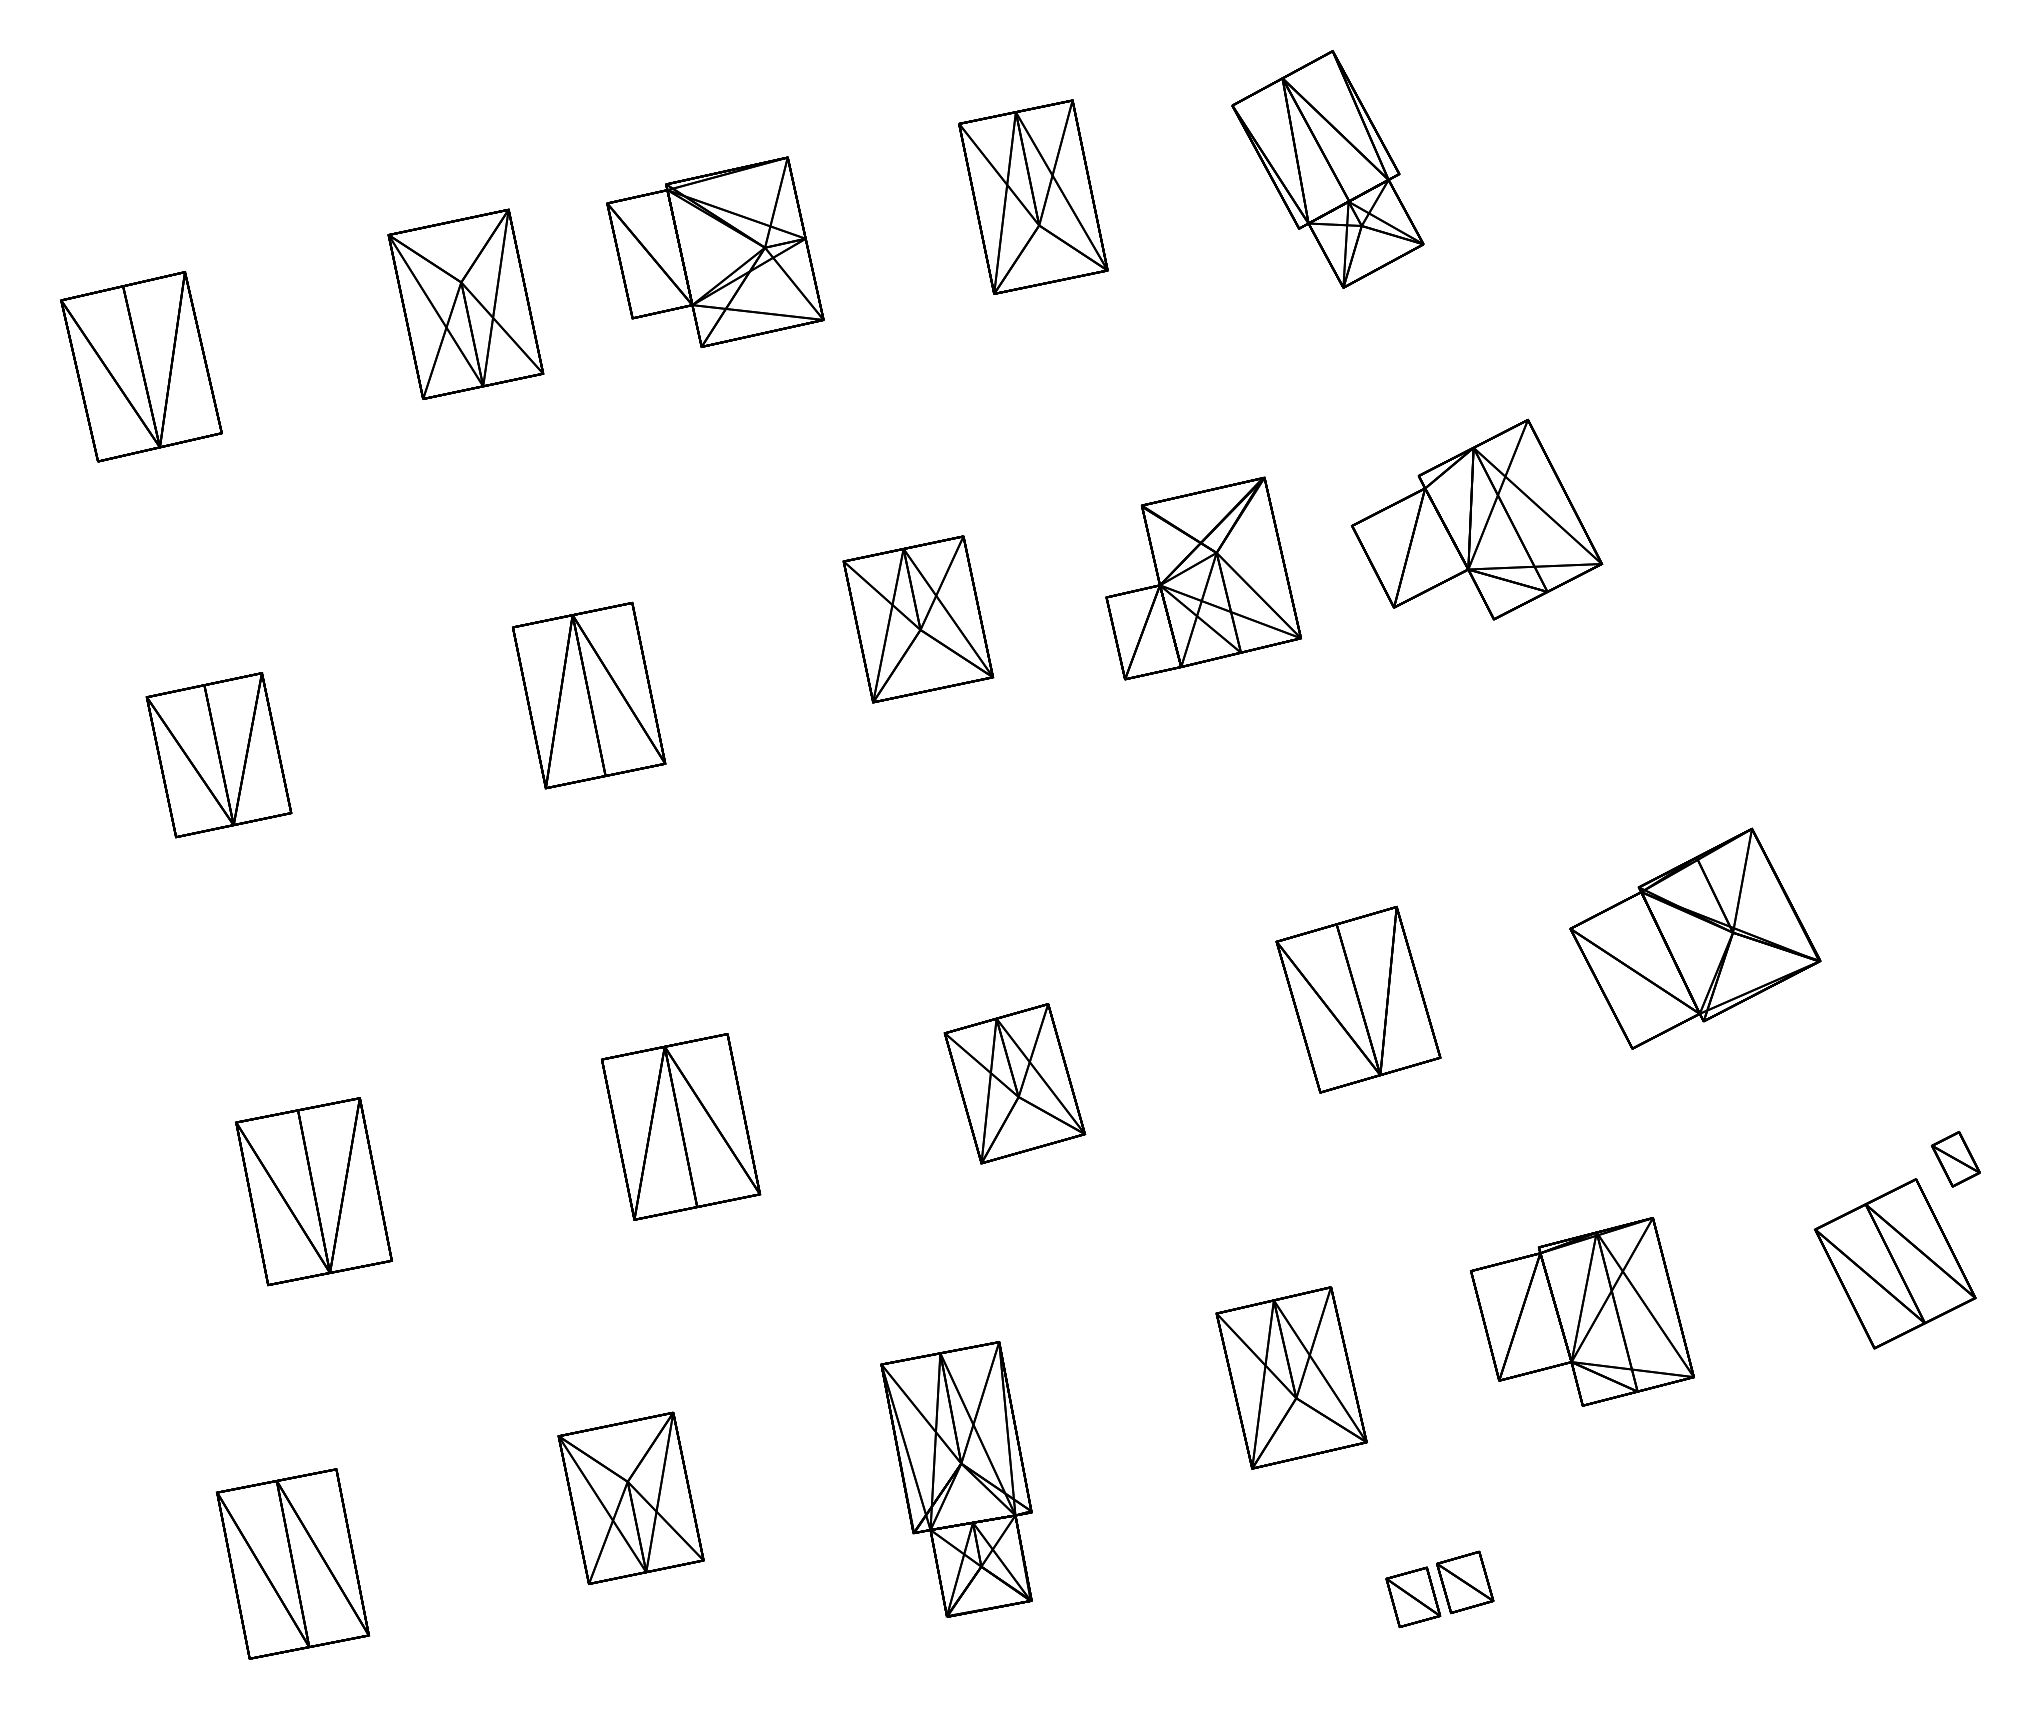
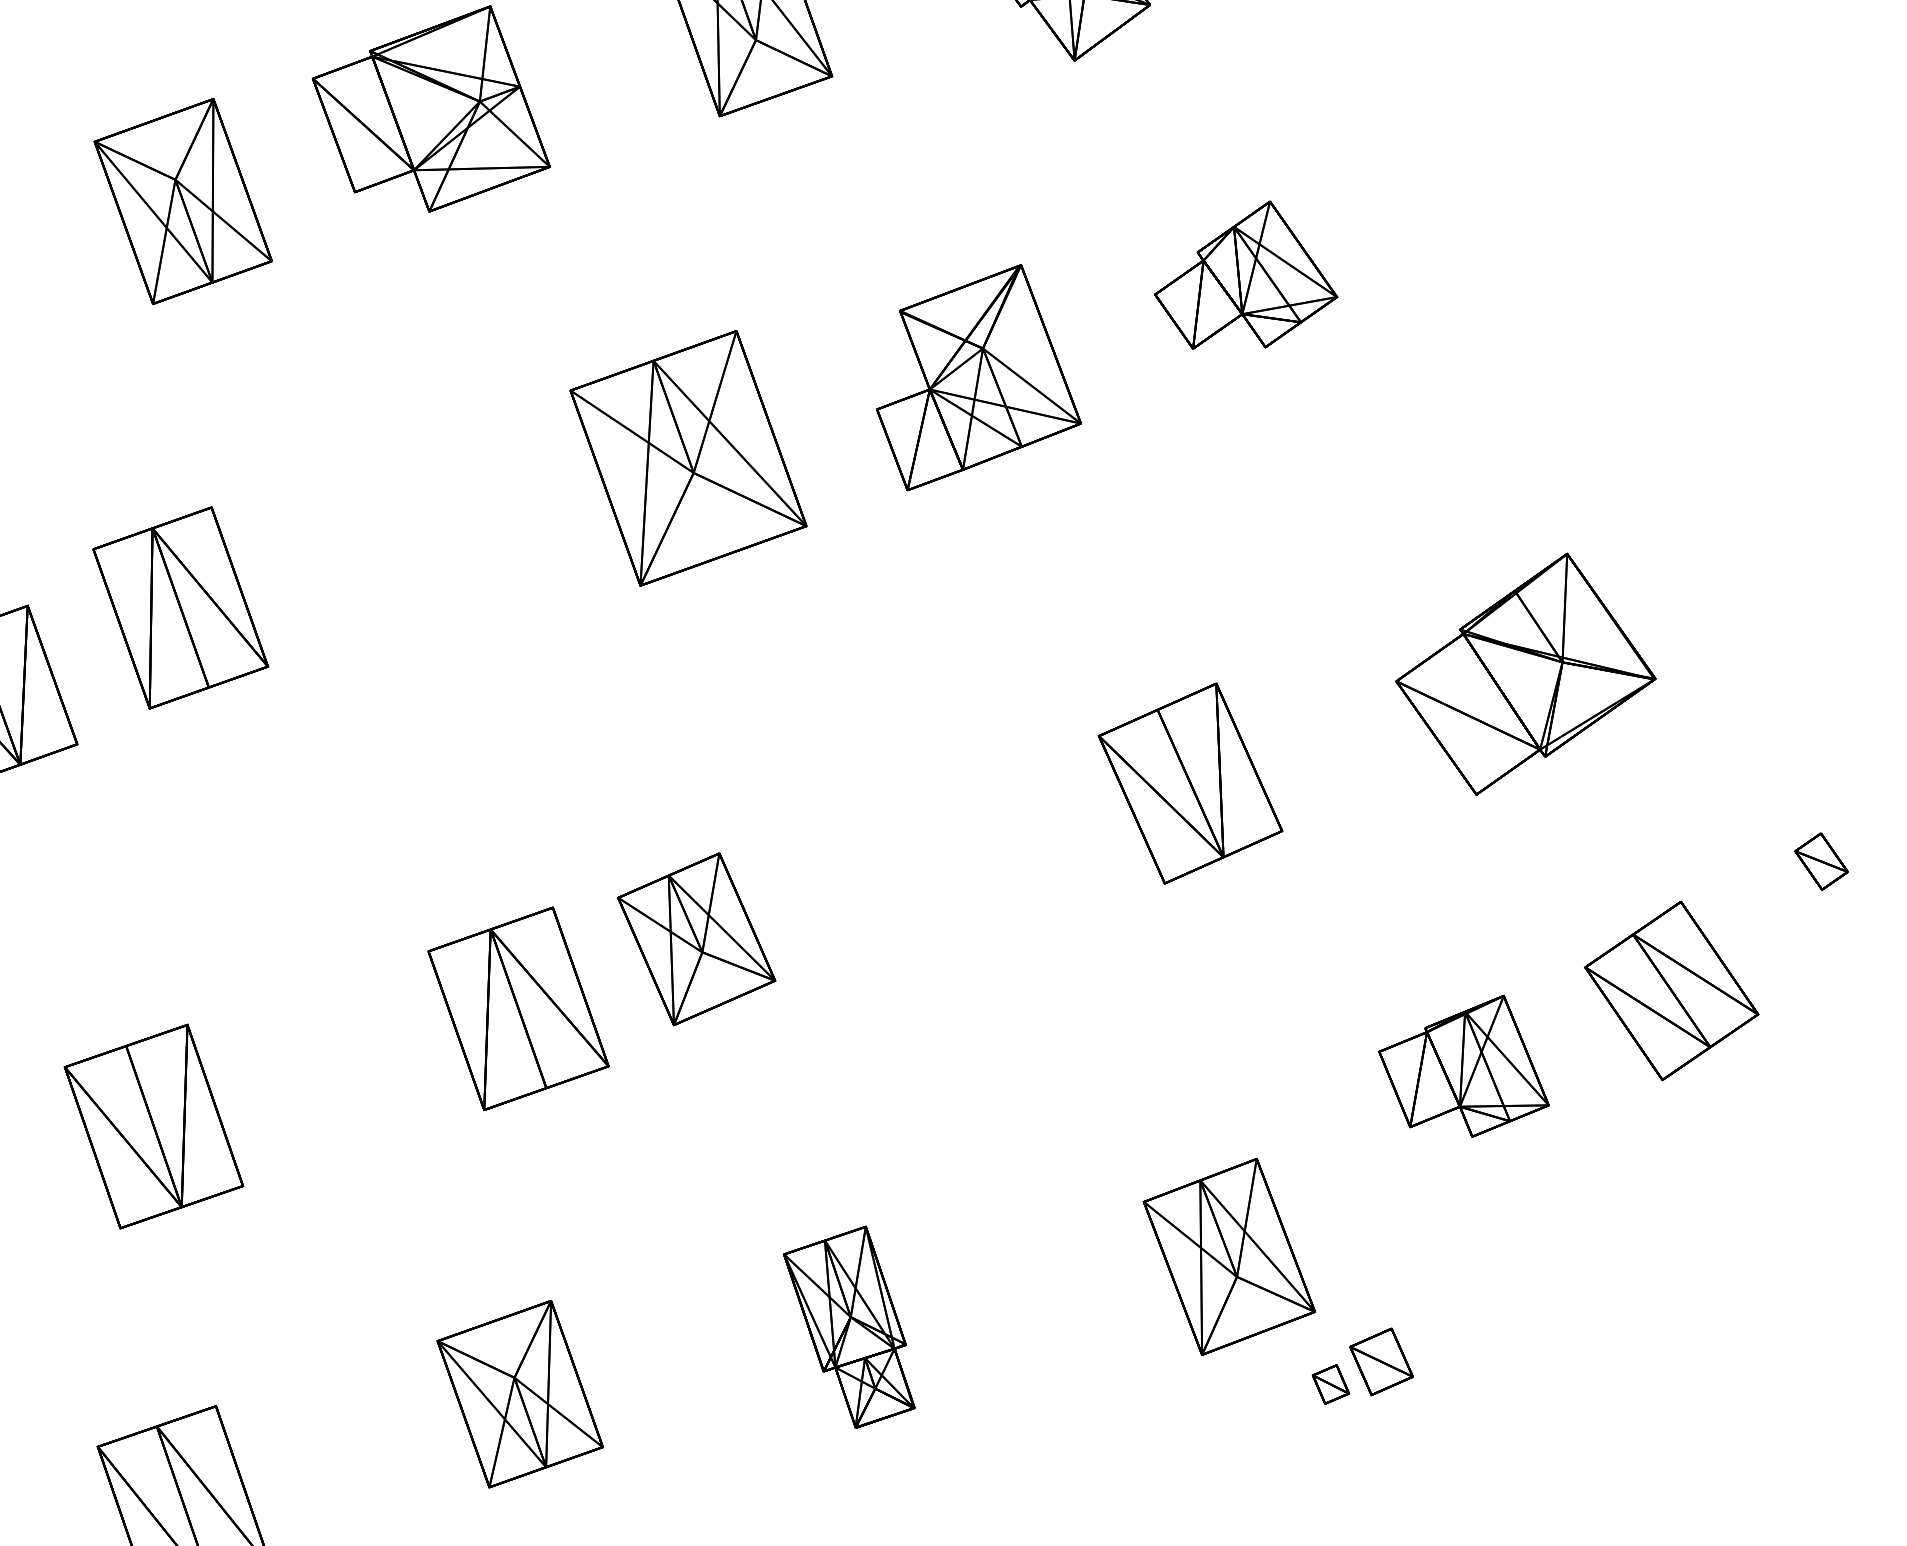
part: (1477, 519) -> (1243, 277), size x0.7
part: (918, 619) -> (688, 458), size x1.4
part: (589, 695) -> (181, 607), moved
part: (1014, 1083) -> (696, 939), moved
part: (1894, 1263) -> (1670, 990), moved
part: (1582, 1311) -> (1462, 1069), size x0.7
part: (1291, 1377) -> (1229, 1256), moved
part: (956, 1479) -> (848, 1328), size x0.7
part: (1413, 1597) -> (1331, 1384), size x0.6

